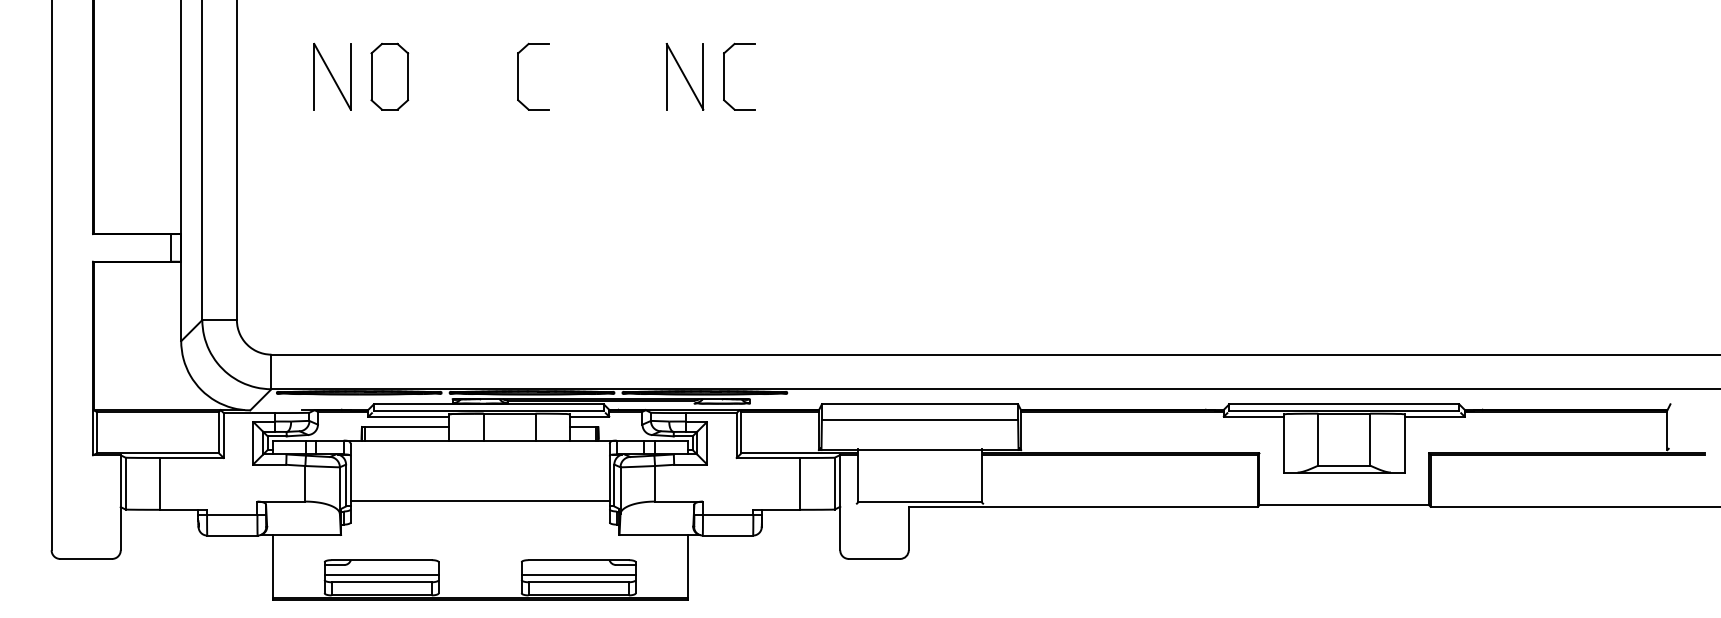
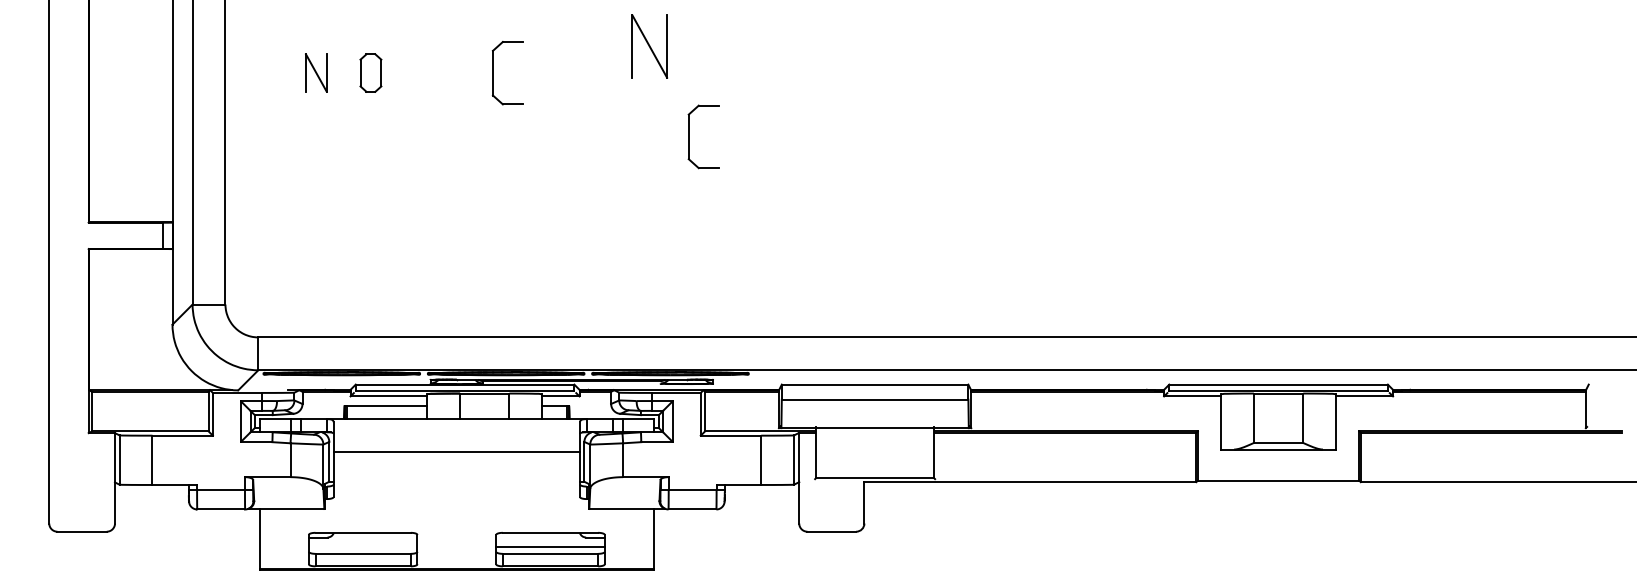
part: (332, 76) -> (316, 72), size x0.6
part: (389, 76) -> (370, 72), size x0.6
part: (684, 76) -> (649, 46), moved
part: (724, 76) -> (689, 136), moved
line: (479, 501) -> (456, 452), moved
line: (381, 575) -> (362, 547), removed

